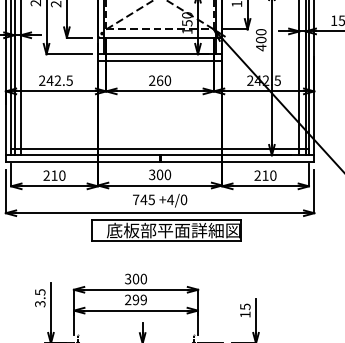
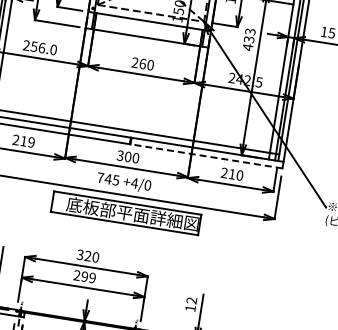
text: (261, 36) -> (250, 36), 400 -> 433
line: (159, 60) -> (145, 43), removed
text: (59, 80) -> (43, 48), 242.5 -> 256.0
line: (237, 161) -> (206, 155), solid -> dashed
text: (62, 175) -> (31, 142), 210 -> 219
text: (135, 279) -> (87, 256), 300 -> 320
text: (245, 306) -> (191, 300), 15 -> 12

